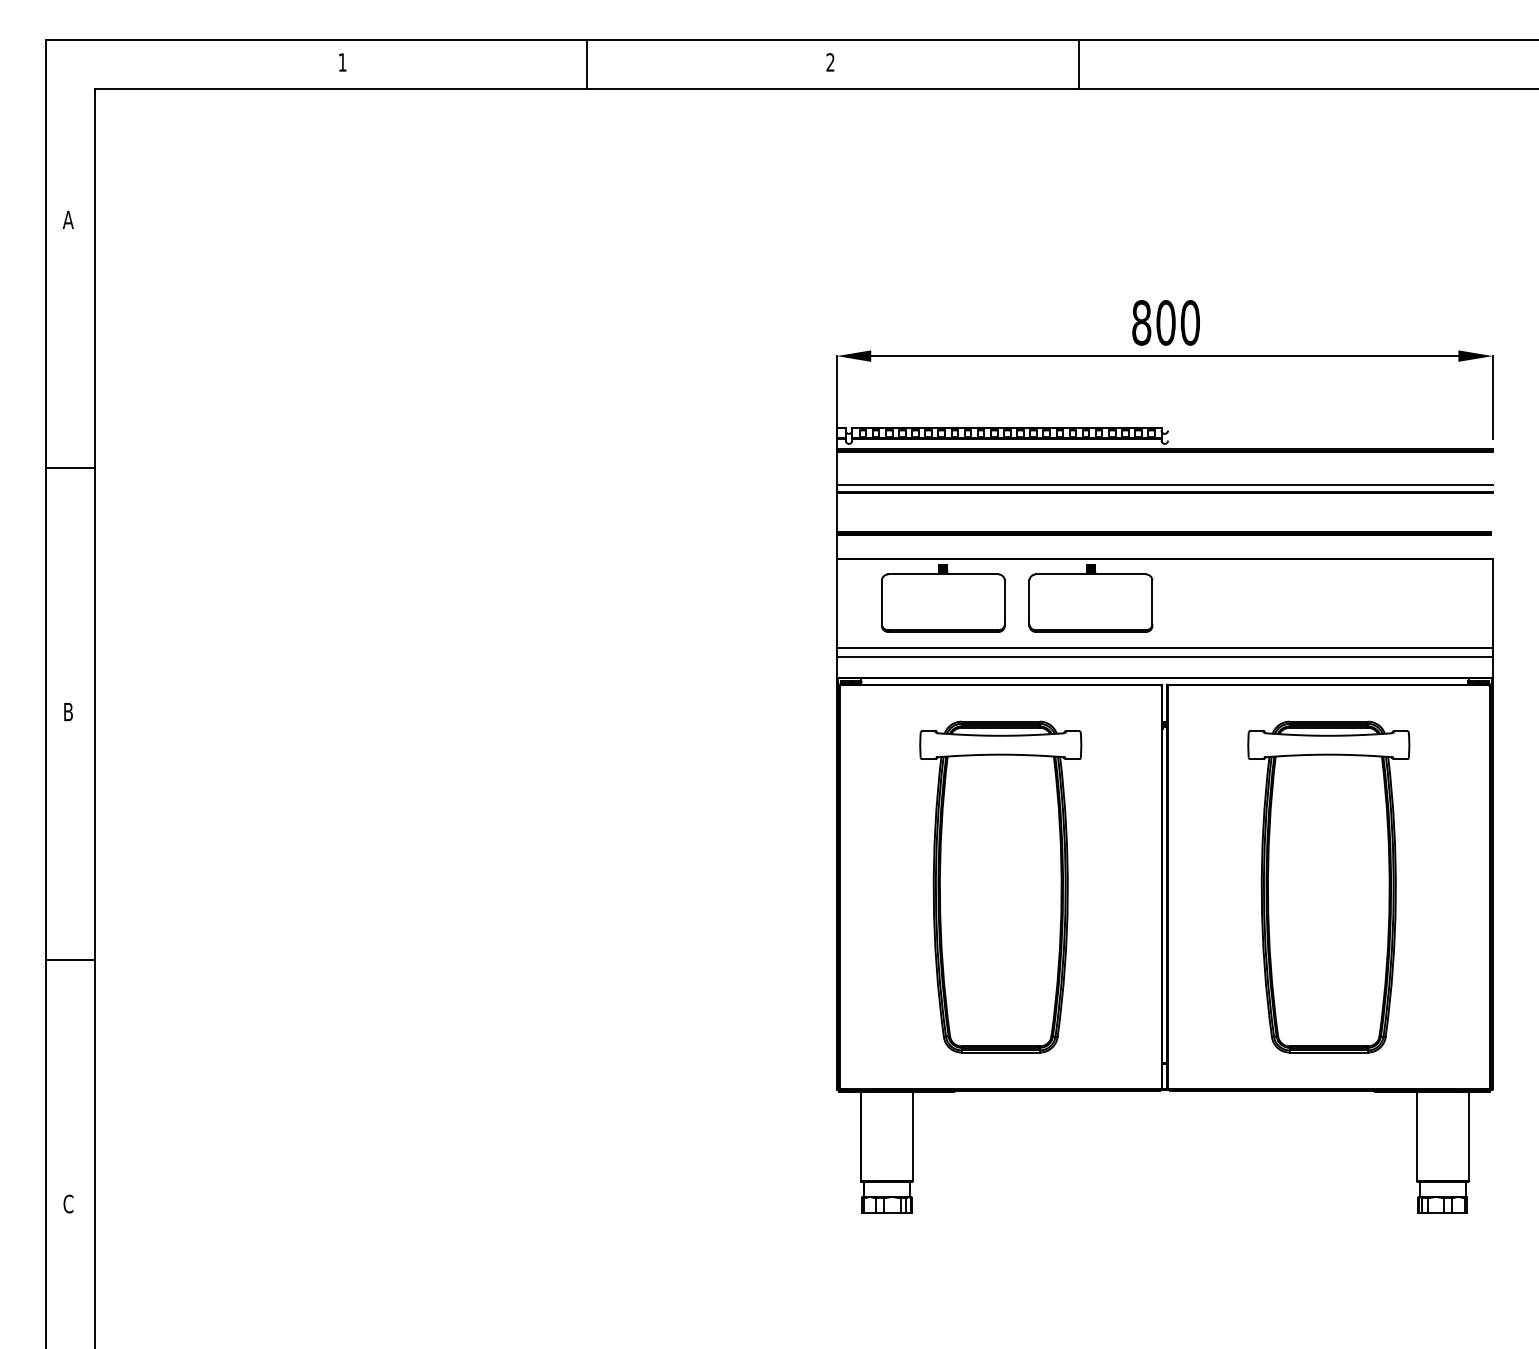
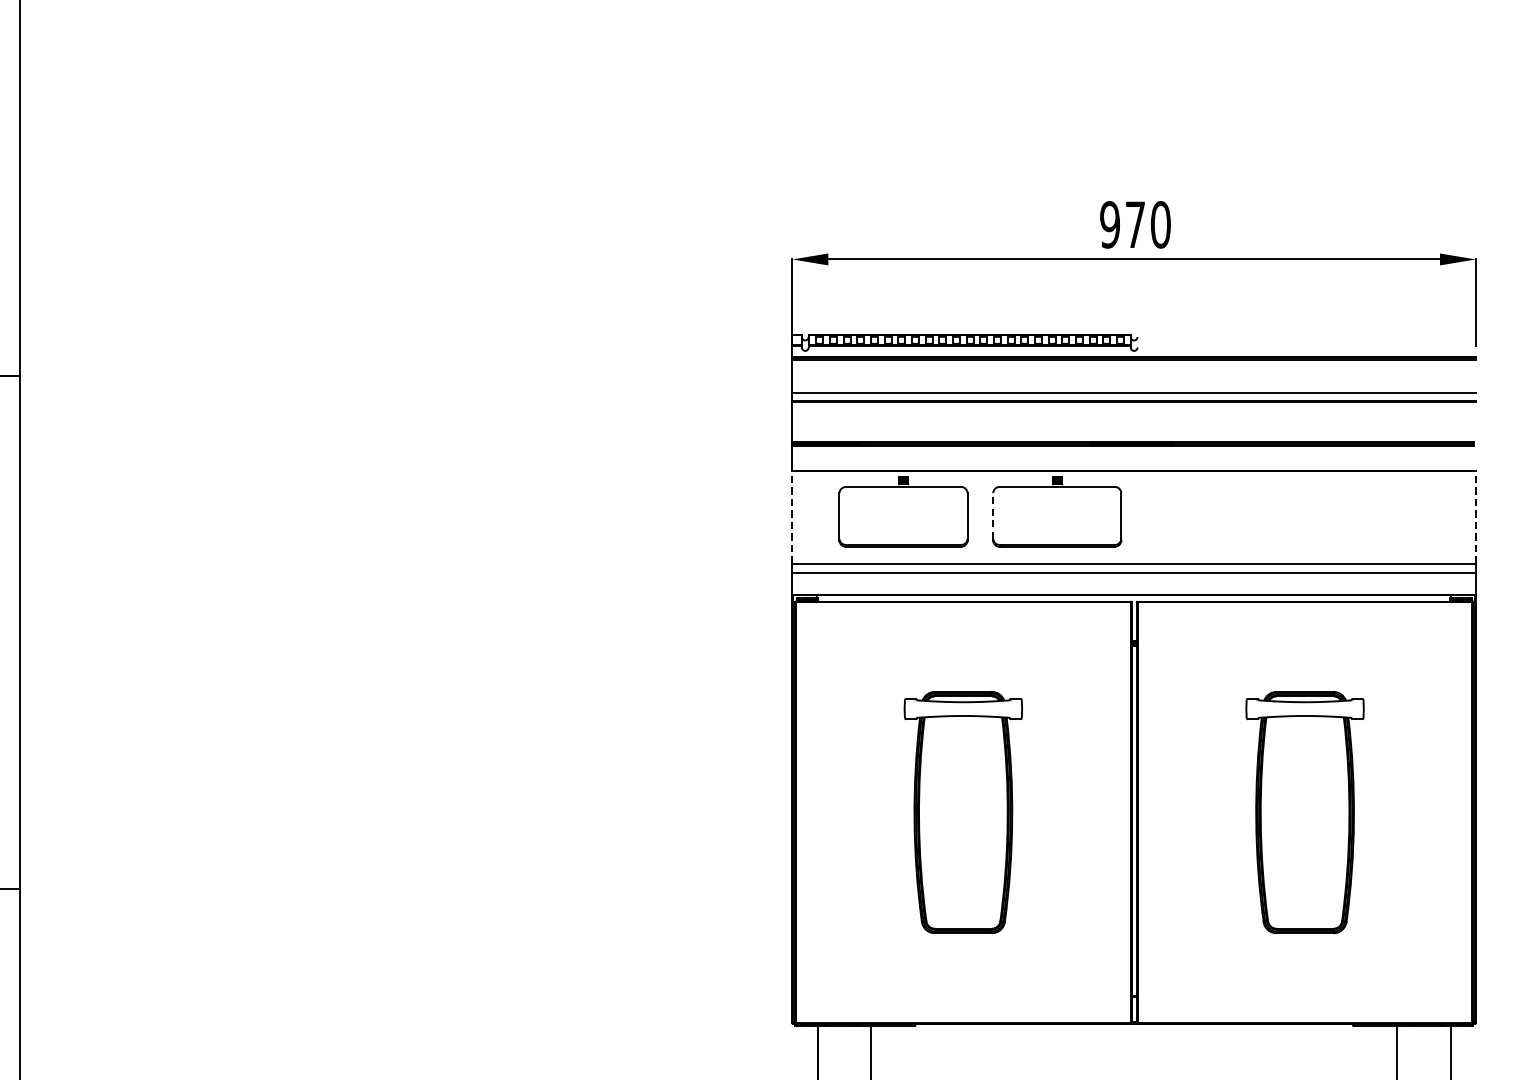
text: (1153, 322) -> (1122, 224), 800 -> 970
line: (1029, 602) -> (993, 516), solid -> dashed
line: (836, 603) -> (792, 517), solid -> dashed
line: (1492, 603) -> (1475, 517), solid -> dashed
part: (1000, 886) -> (963, 811), size x0.7
part: (1328, 886) -> (1304, 811), size x0.7

